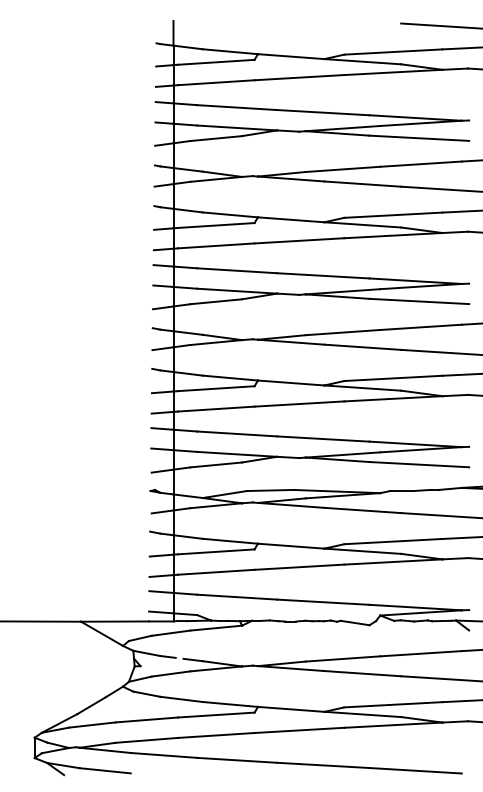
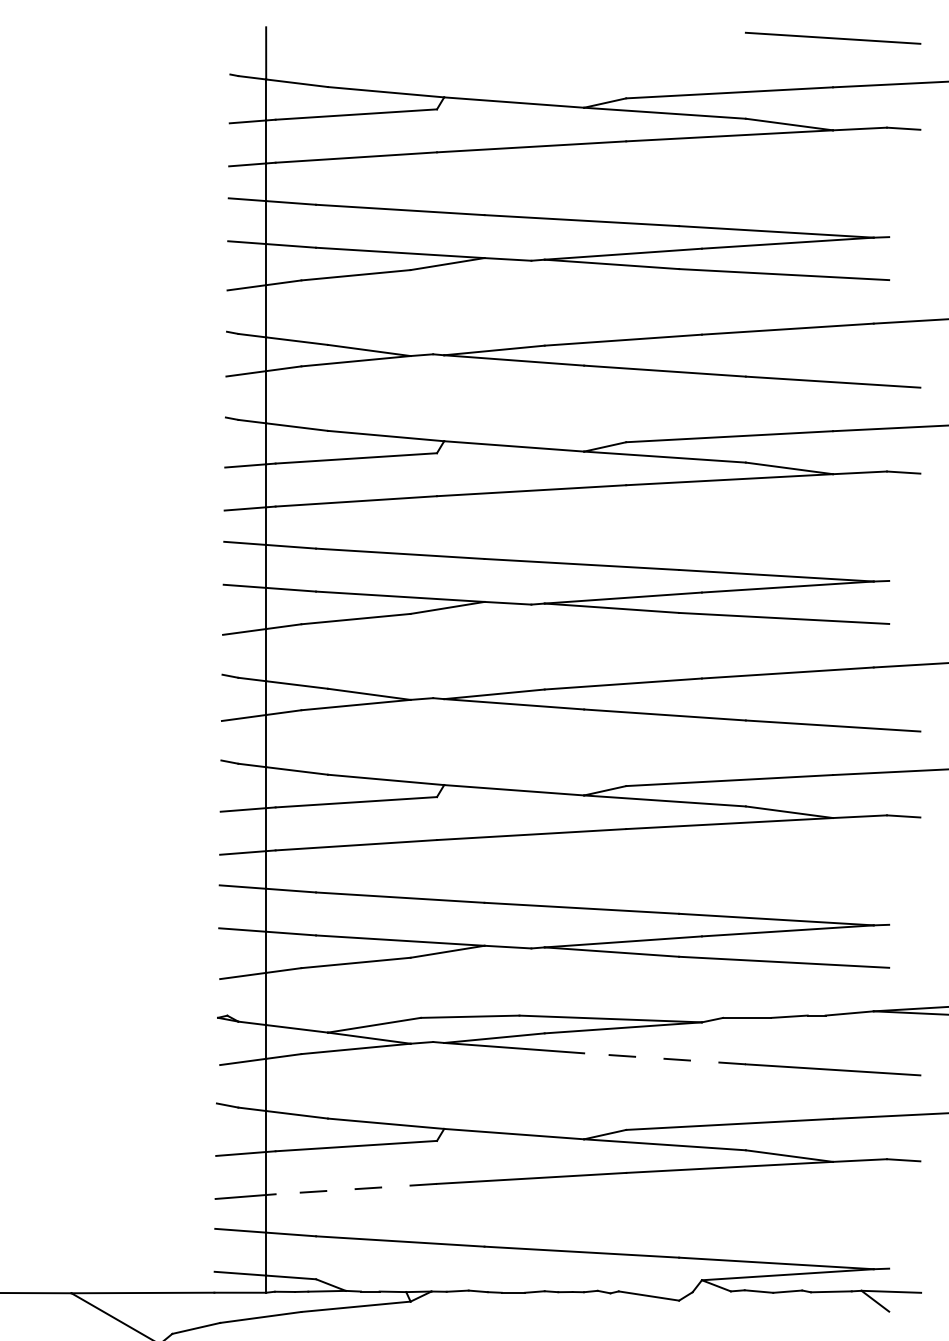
line: (362, 510) -> (664, 1058), solid -> dashed
line: (215, 572) -> (354, 1189), solid -> dashed

